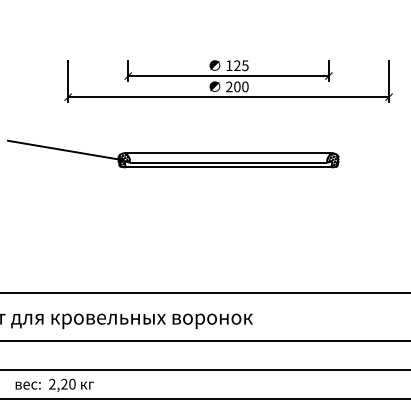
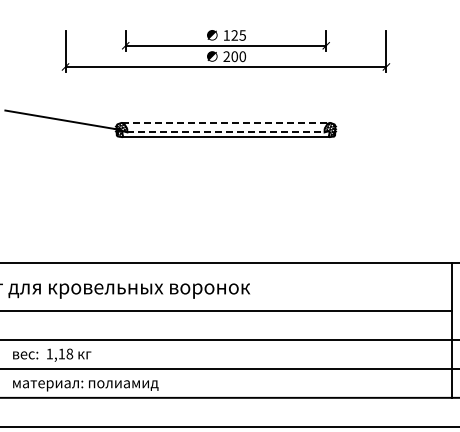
line: (229, 152) -> (226, 122), solid -> dashed
line: (228, 162) -> (225, 132), solid -> dashed
text: (62, 383) -> (59, 353), 2,20 -> 1,18

